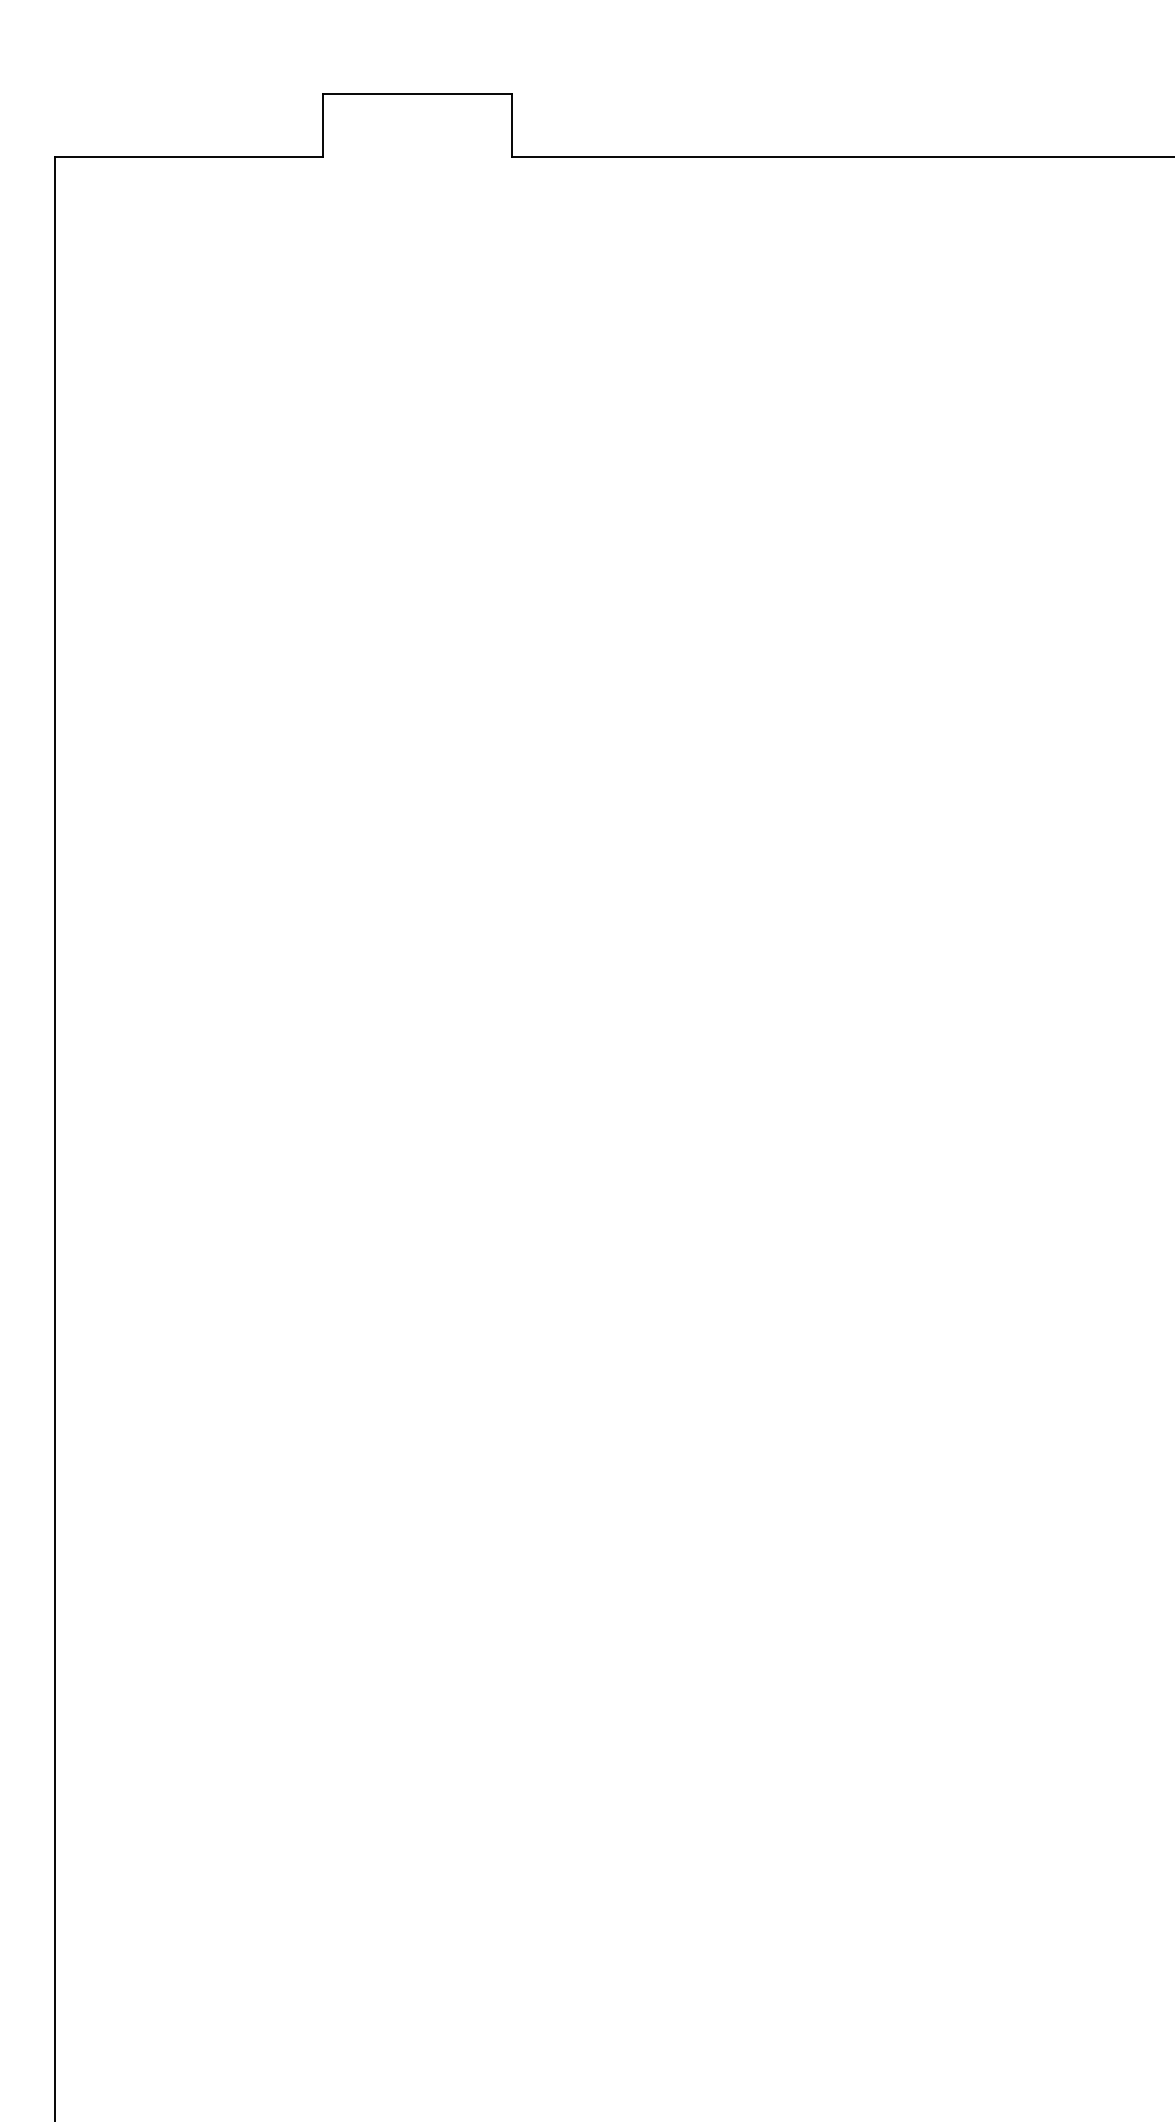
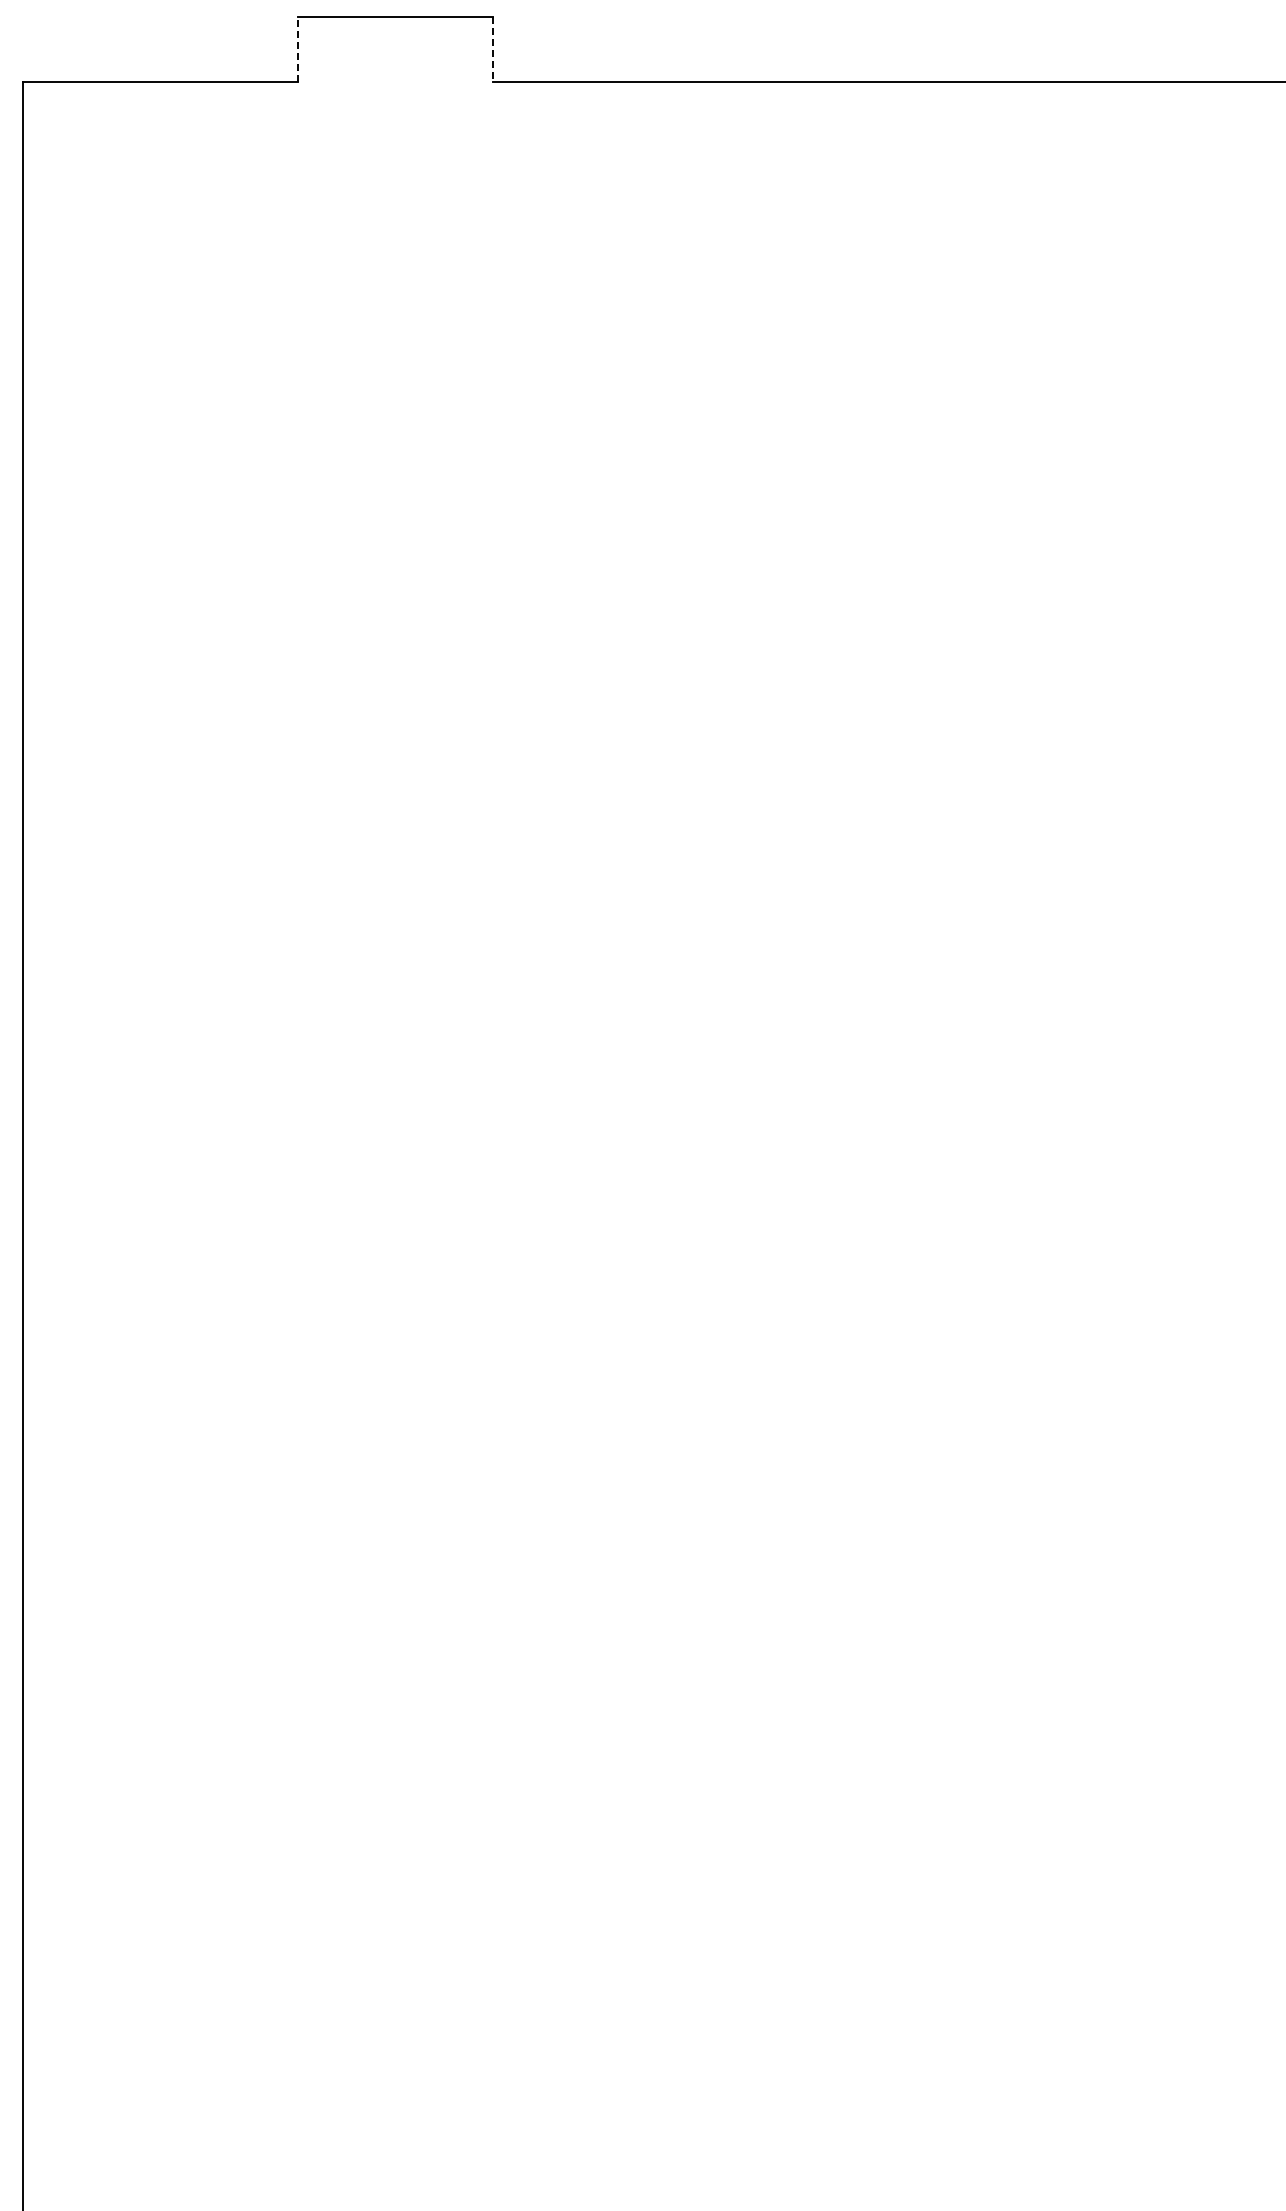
line: (323, 125) -> (298, 49), solid -> dashed
line: (512, 126) -> (492, 50), solid -> dashed

